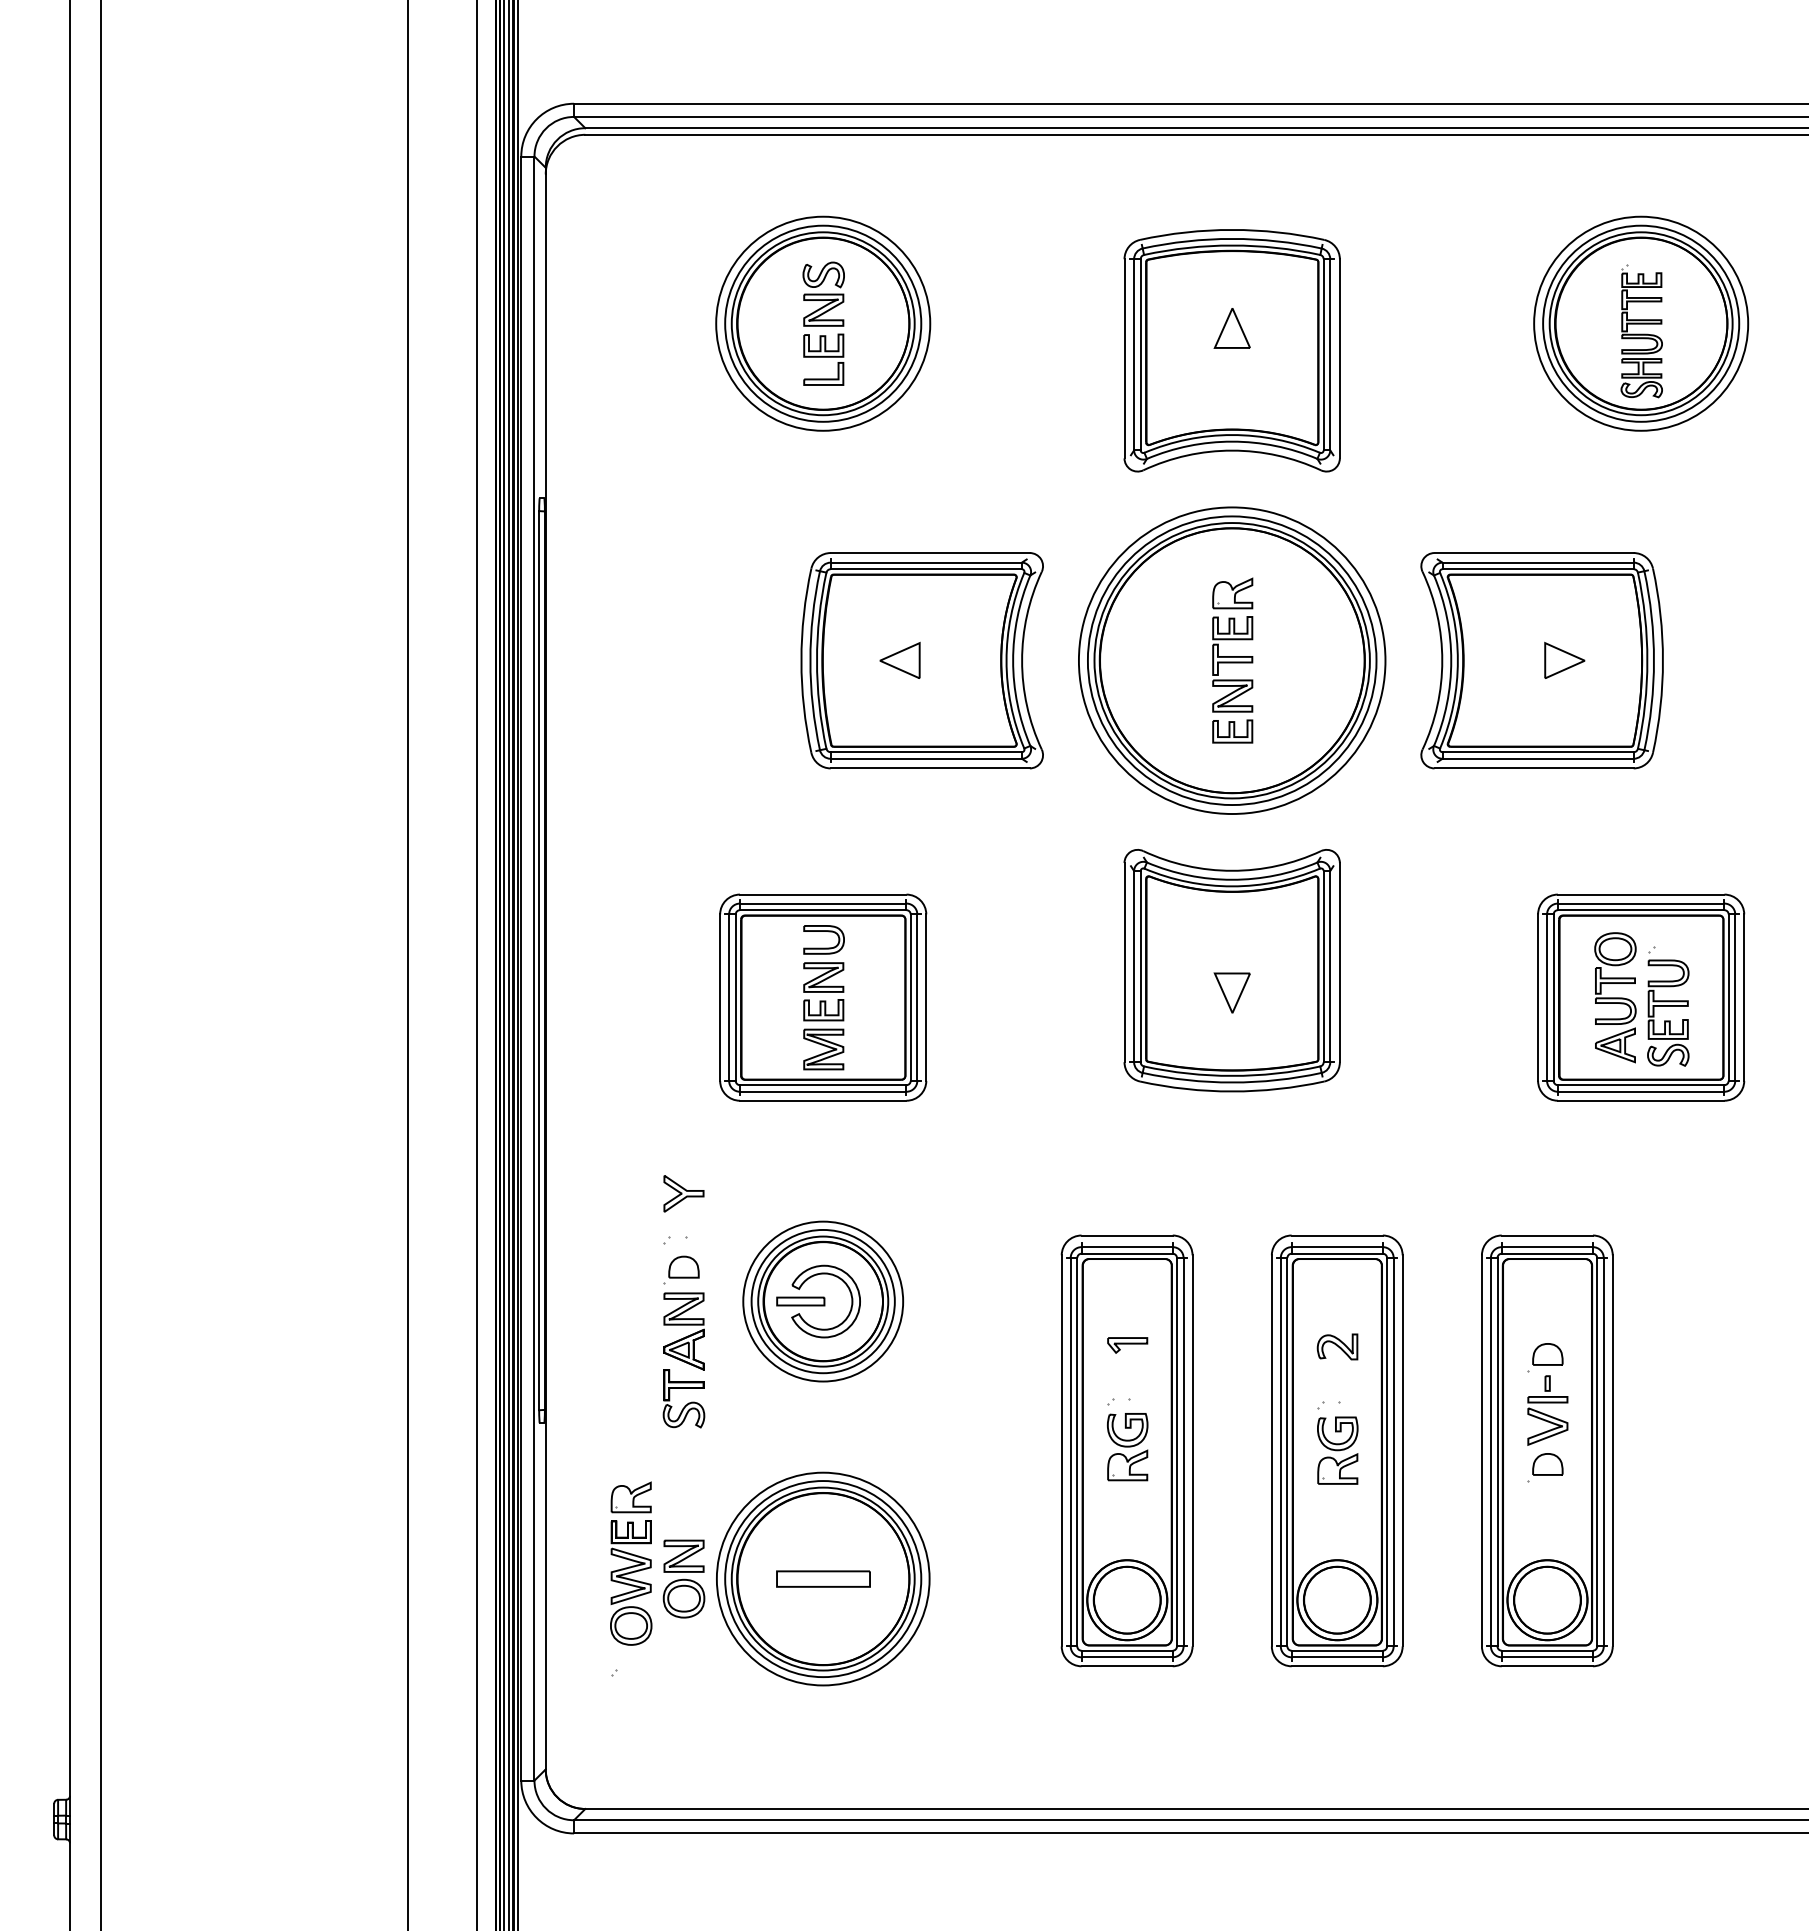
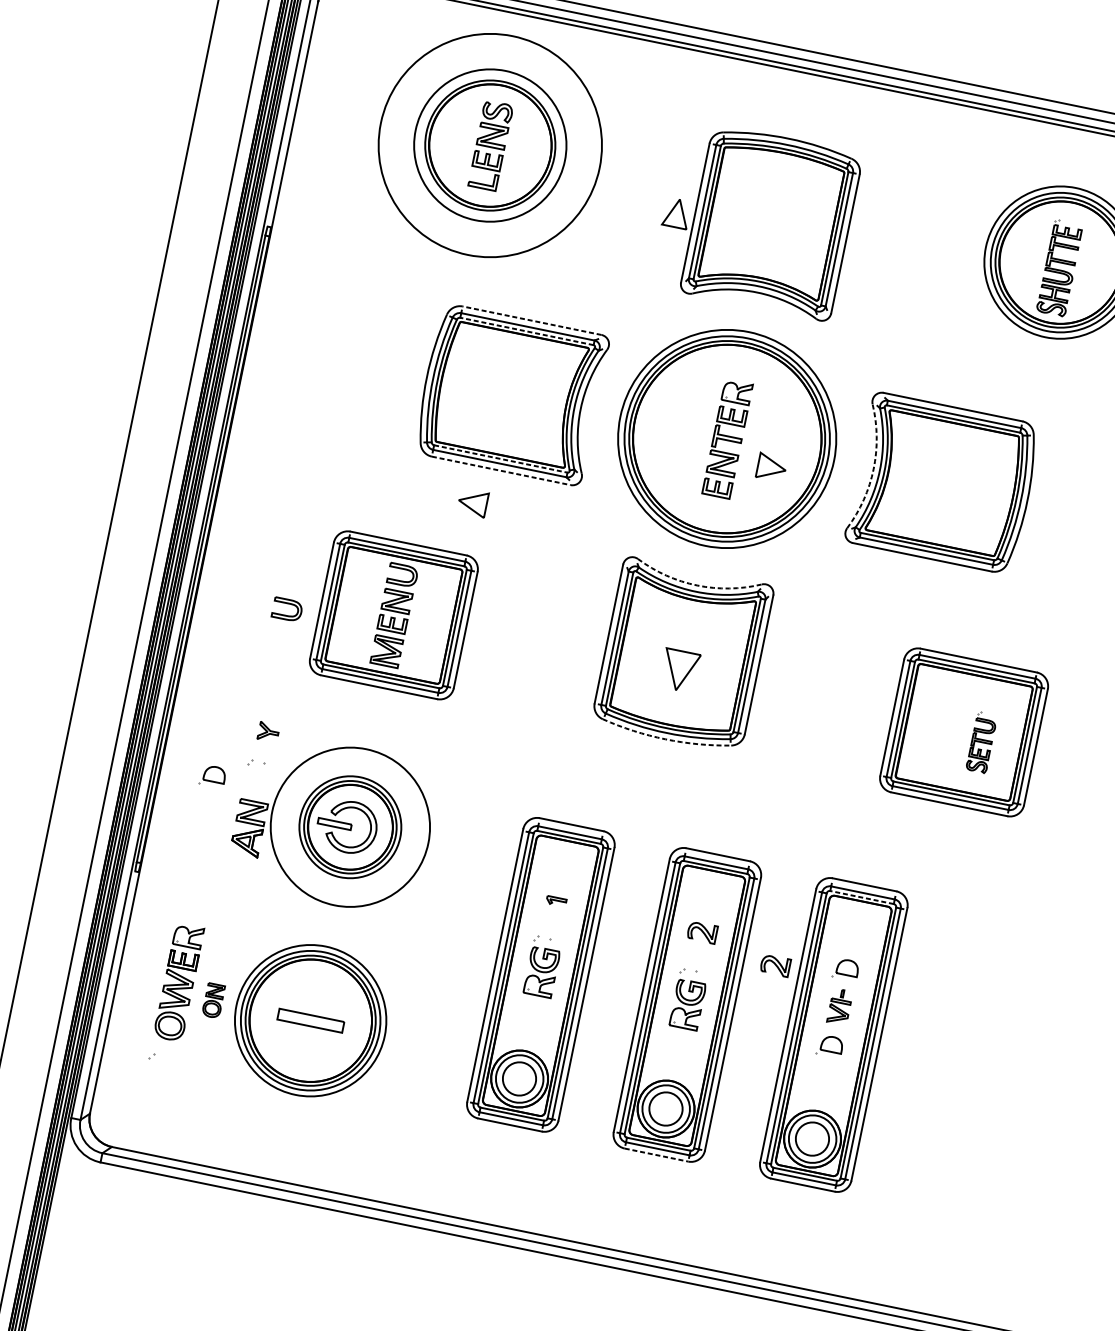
circle: (823, 323) -> (490, 145), size x1.6
part: (1231, 328) -> (676, 213), moved
line: (930, 553) -> (532, 321), solid -> dashed
line: (926, 569) -> (527, 331), solid -> dashed
part: (899, 659) -> (472, 502), moved
part: (1564, 659) -> (771, 466), moved
arc: (1442, 660) -> (873, 468), solid -> dashed
line: (926, 752) -> (500, 459), solid -> dashed
line: (930, 768) -> (501, 470), solid -> dashed
arc: (1232, 870) -> (697, 585), solid -> dashed
part: (1231, 992) -> (679, 670), size x1.4
part: (1615, 997) -> (946, 728), removed
part: (1668, 1006) -> (981, 742), size x0.7
part: (674, 1011) -> (288, 603), added
arc: (1232, 1091) -> (665, 739), solid -> dashed
part: (683, 1193) -> (268, 731), size x0.7
line: (1547, 1253) -> (862, 897), solid -> dashed
part: (681, 1269) -> (212, 775), moved
circle: (823, 1301) -> (350, 827), size x1.4
part: (1127, 1345) -> (556, 901), size x0.7
part: (1447, 1371) -> (775, 965), added
part: (685, 1404) -> (239, 879), removed
part: (1547, 1410) -> (839, 1006), size x0.7
part: (683, 1578) -> (213, 1000), size x0.6
circle: (1126, 1599) -> (519, 1078), size x0.7
circle: (1336, 1599) -> (665, 1108), size x0.7
circle: (1546, 1599) -> (811, 1138), size x0.7
line: (1337, 1666) -> (656, 1155), solid -> dashed

